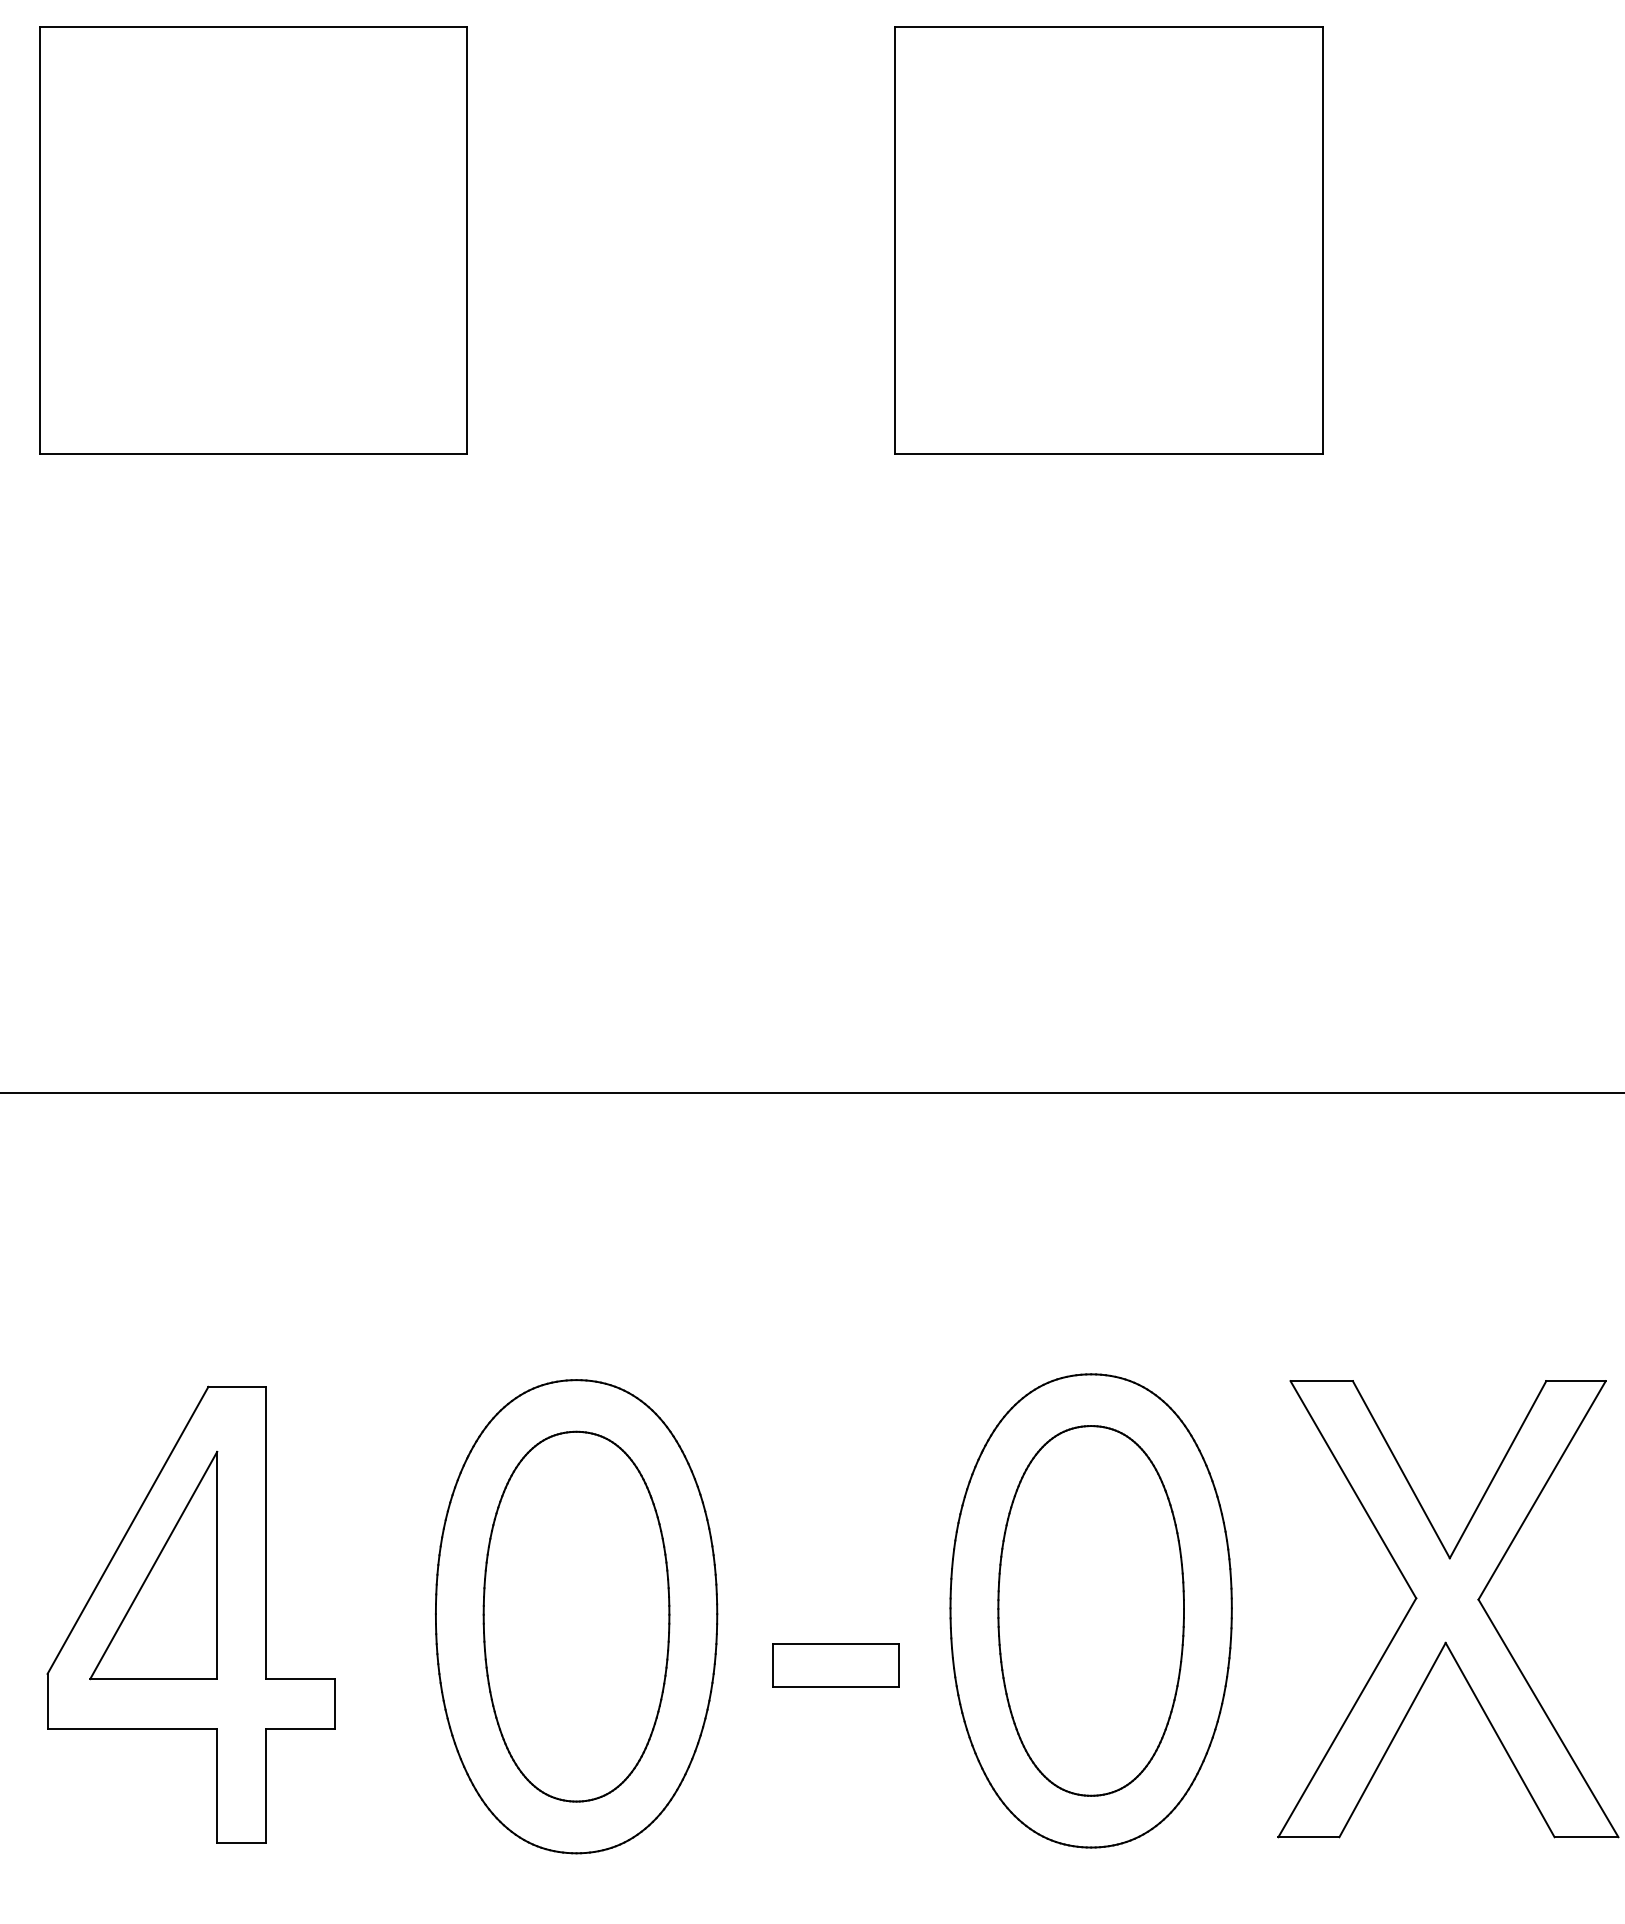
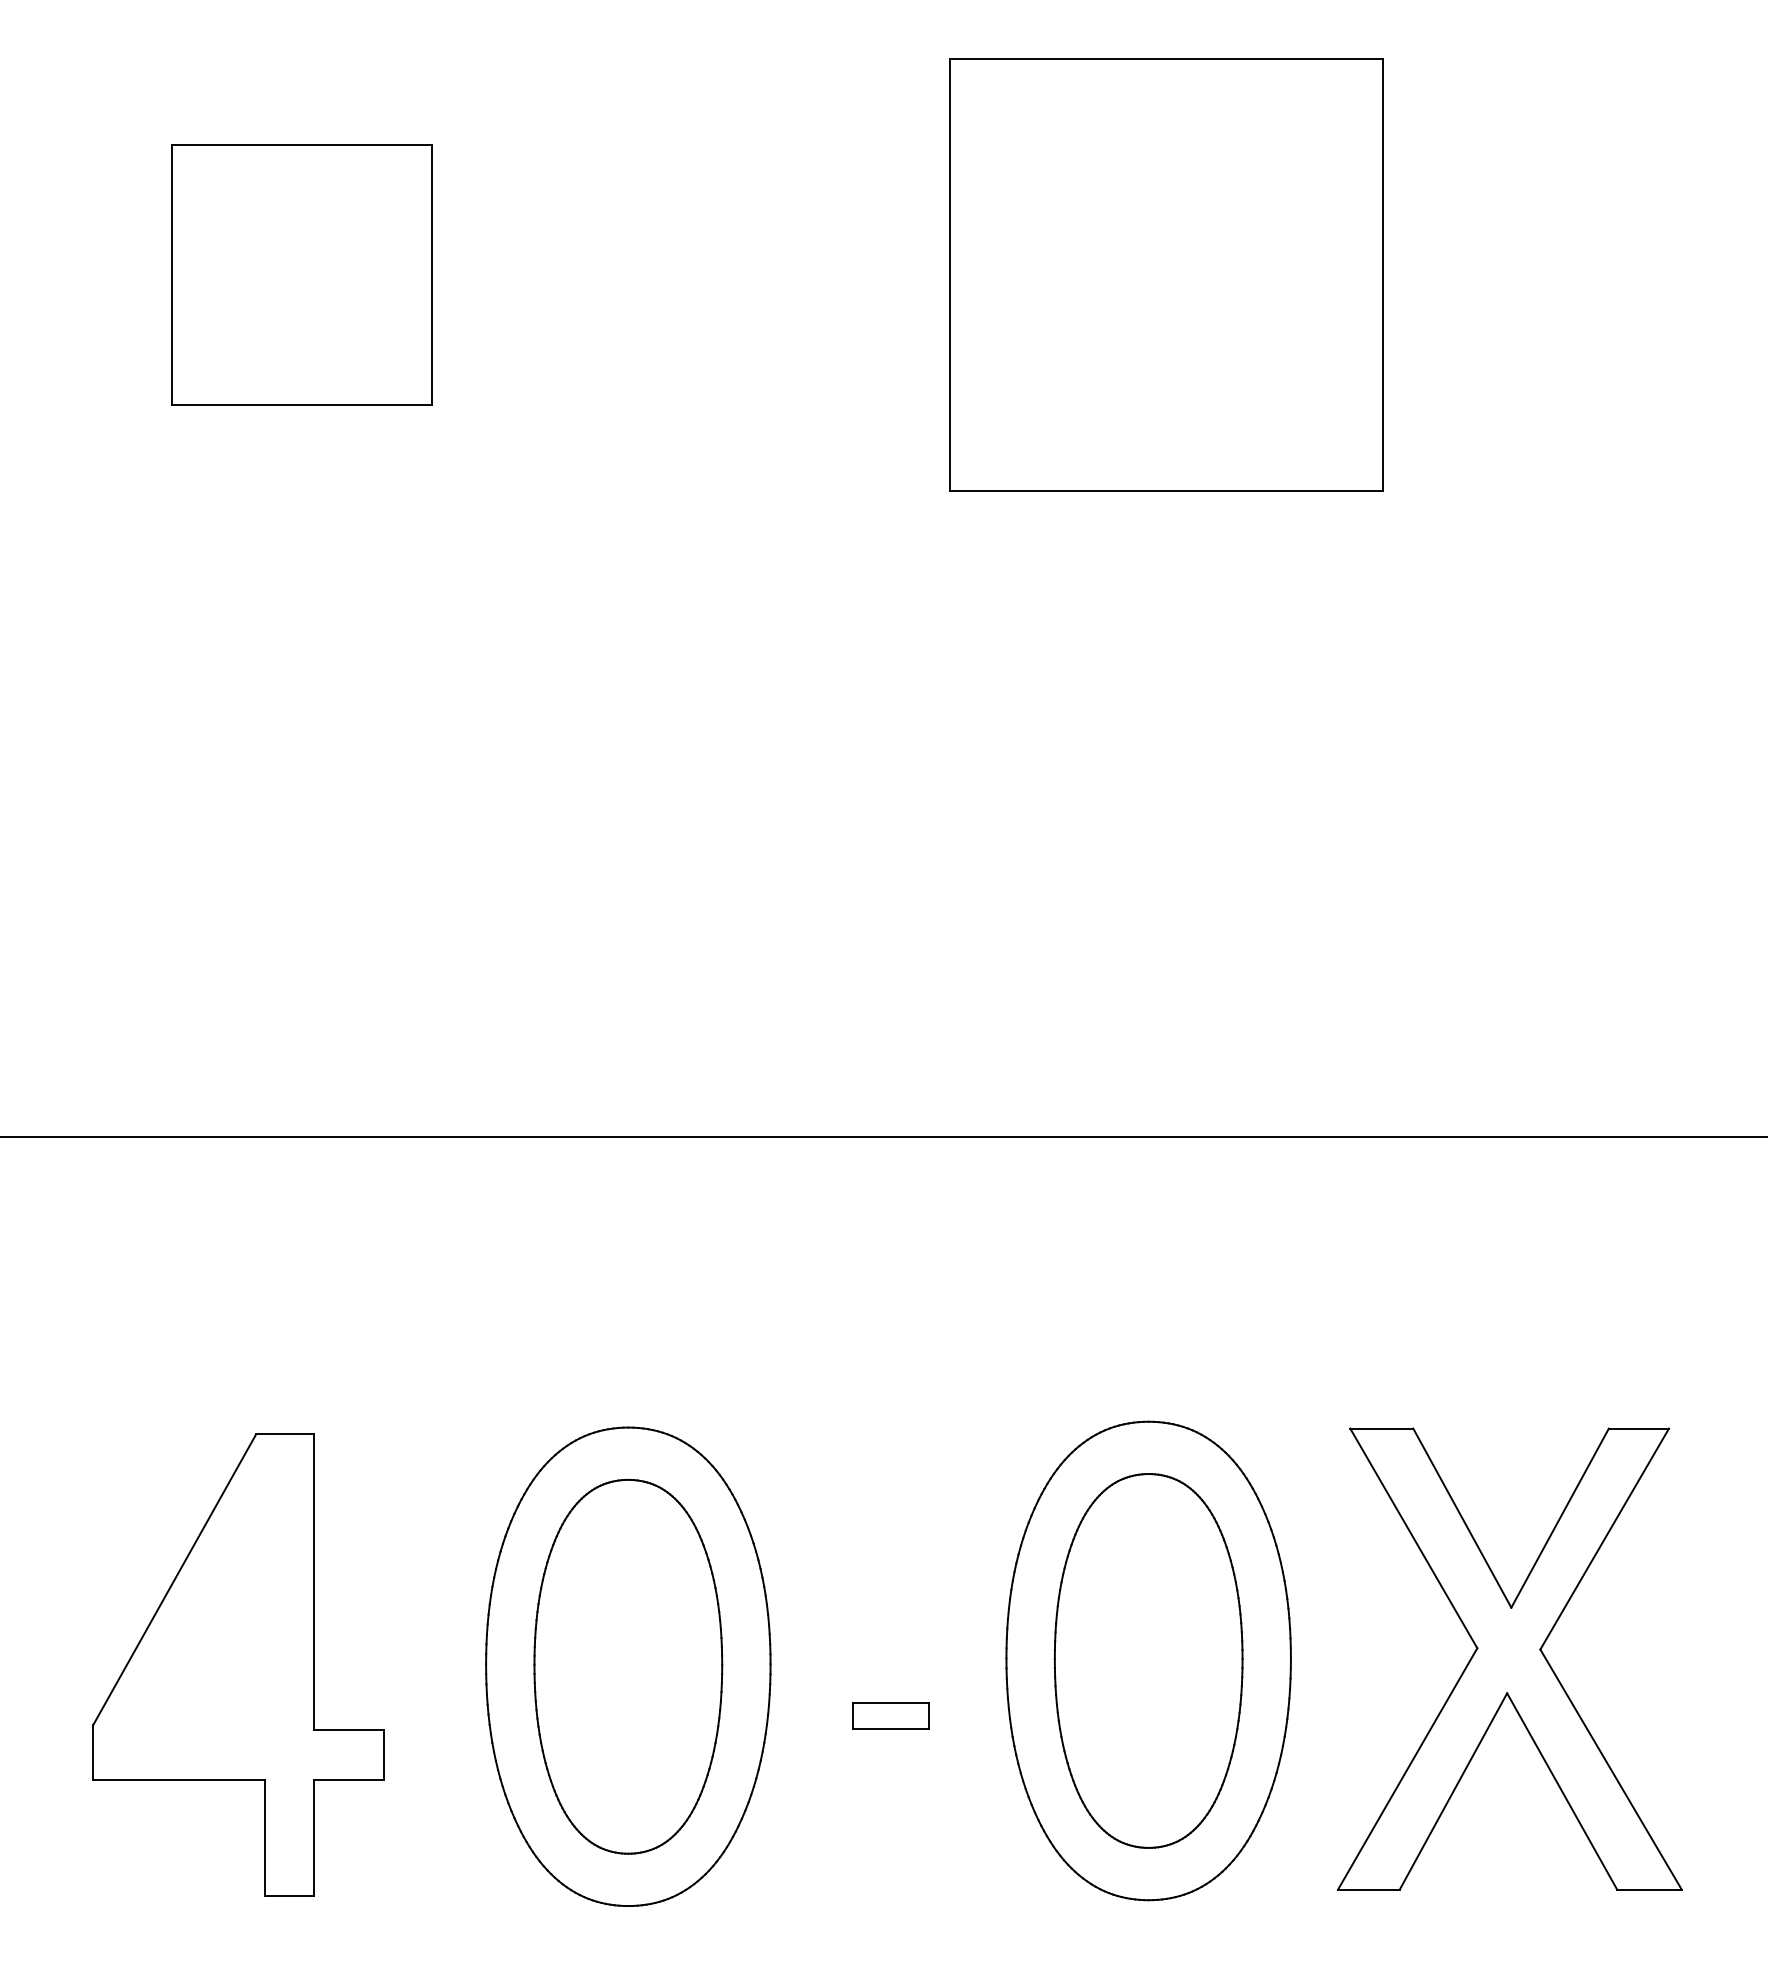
part: (253, 239) -> (301, 274), size x0.6
part: (153, 1564) -> (200, 1614), removed
part: (835, 1665) -> (890, 1716), size x0.6

